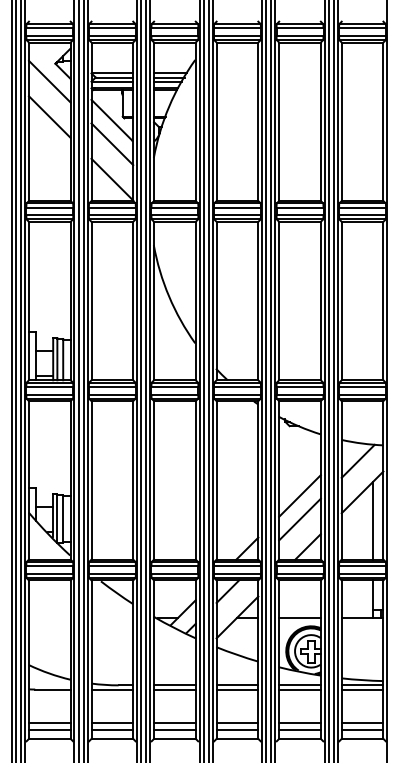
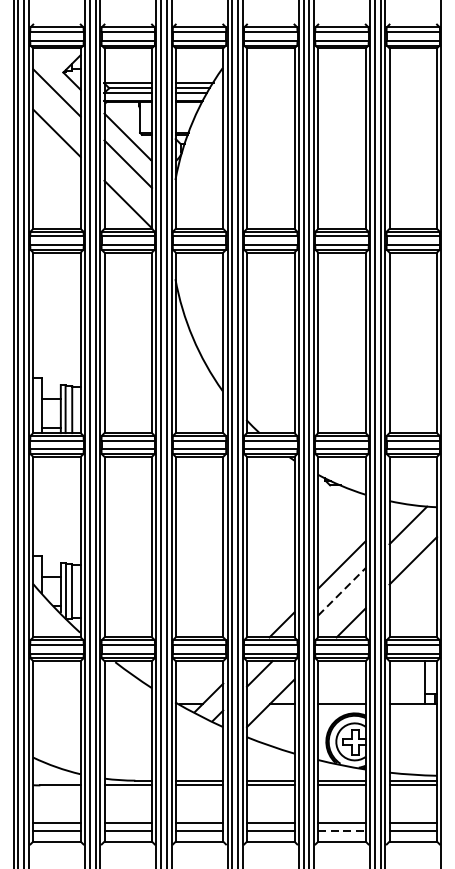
line: (300, 519) -> (342, 591), solid -> dashed
line: (373, 520) -> (425, 592), removed
line: (300, 729) -> (342, 830), solid -> dashed

